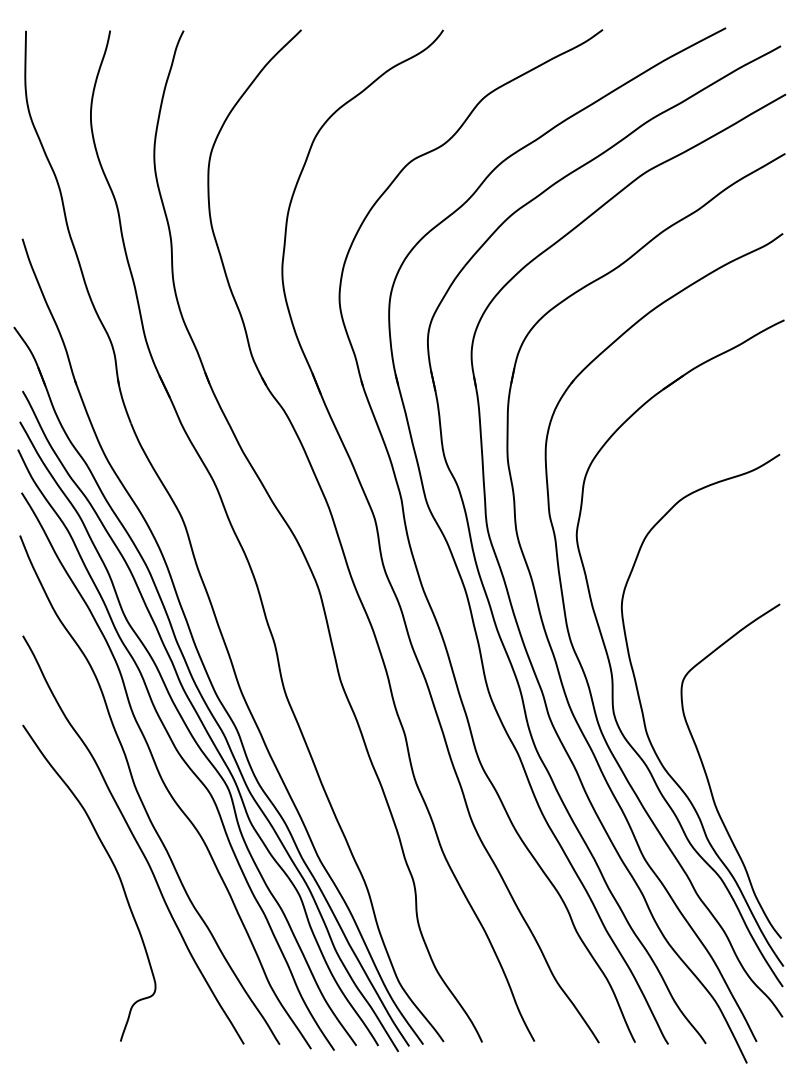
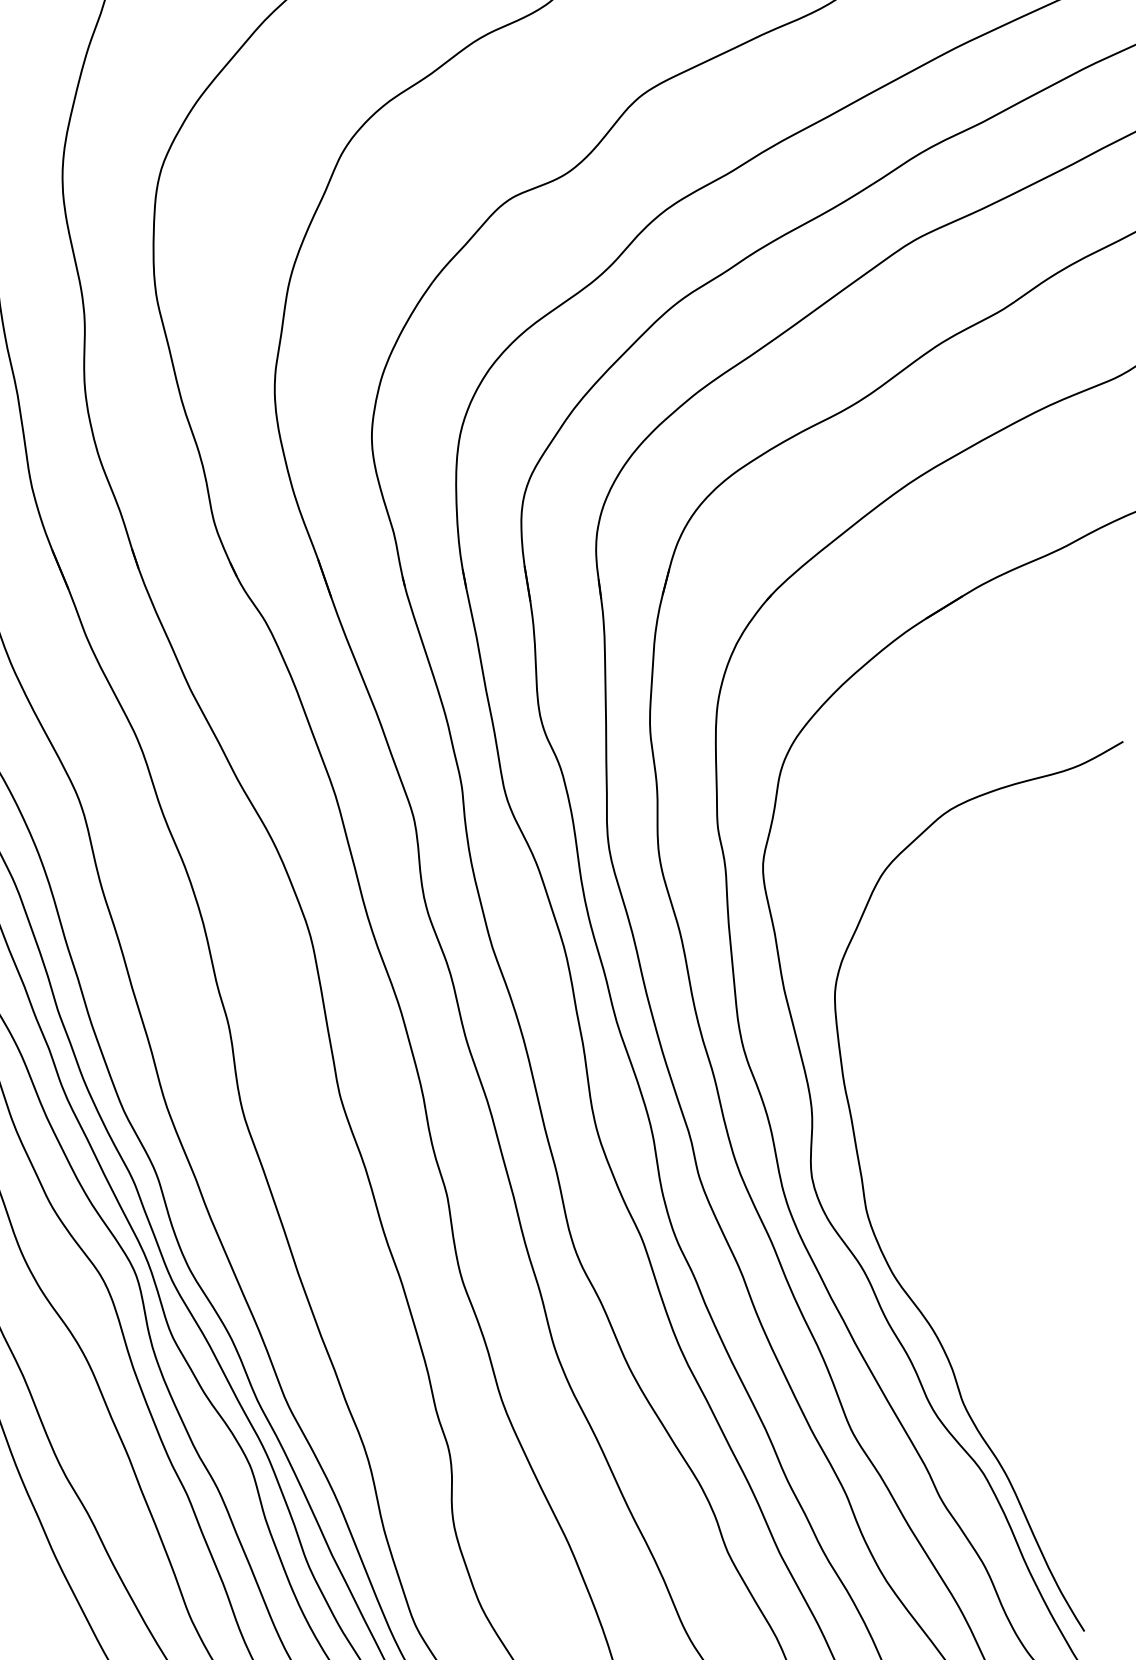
curve: (708, 778) -> (970, 1298), removed

